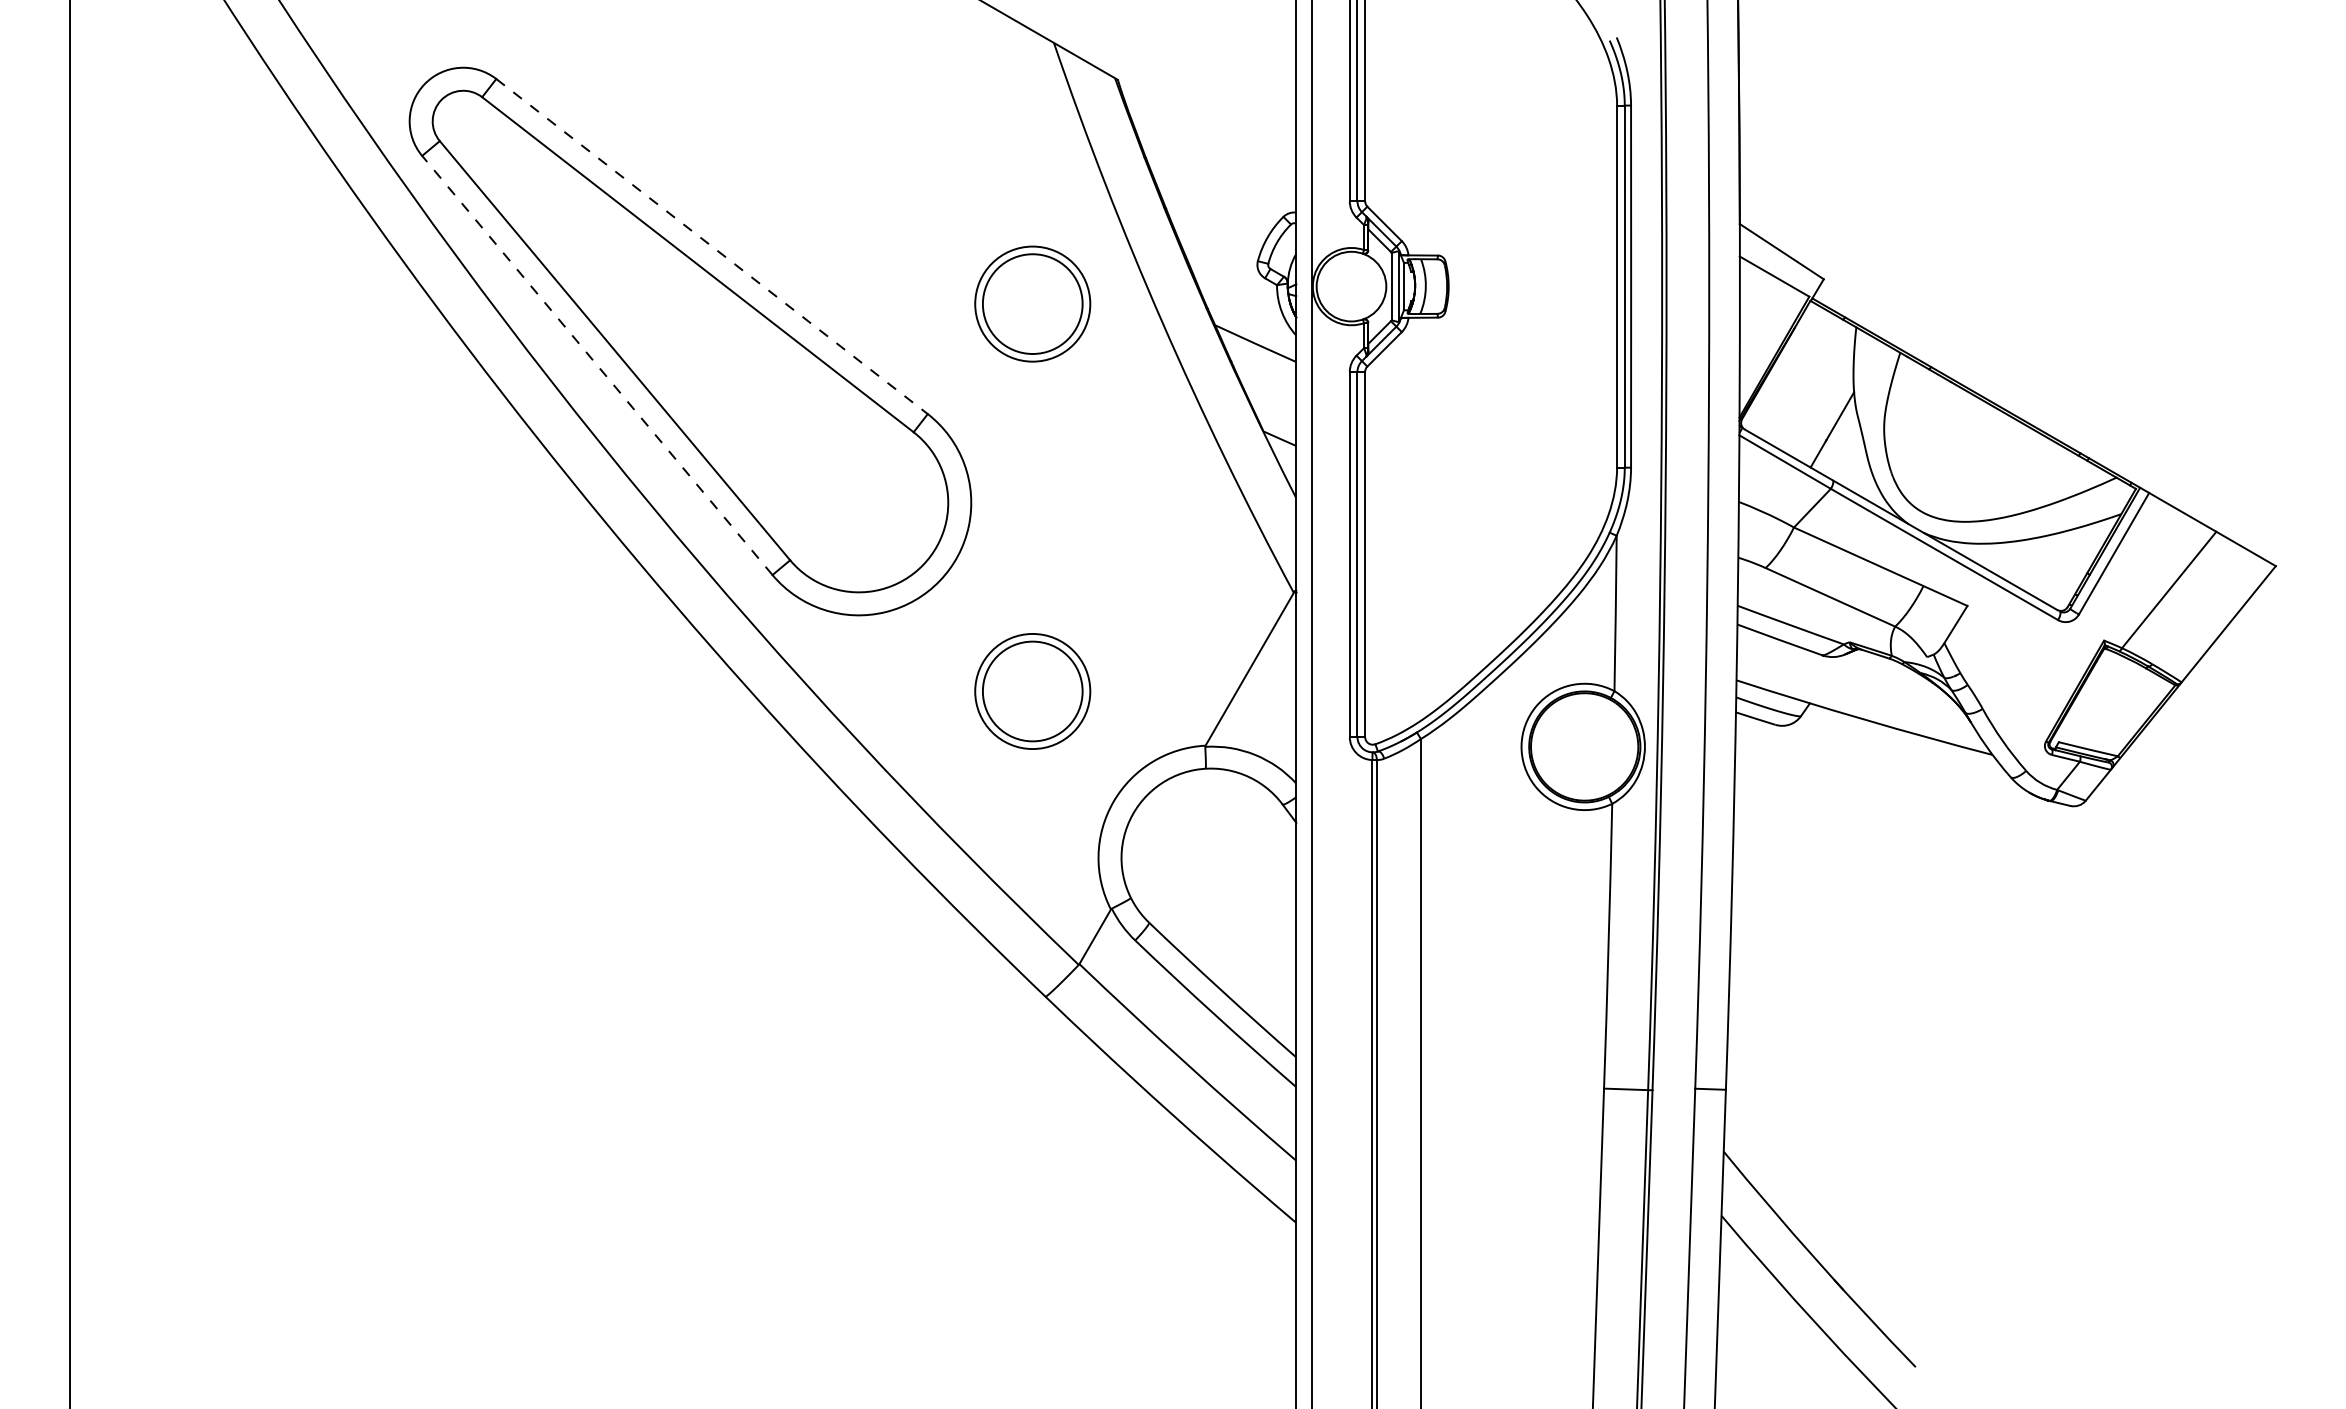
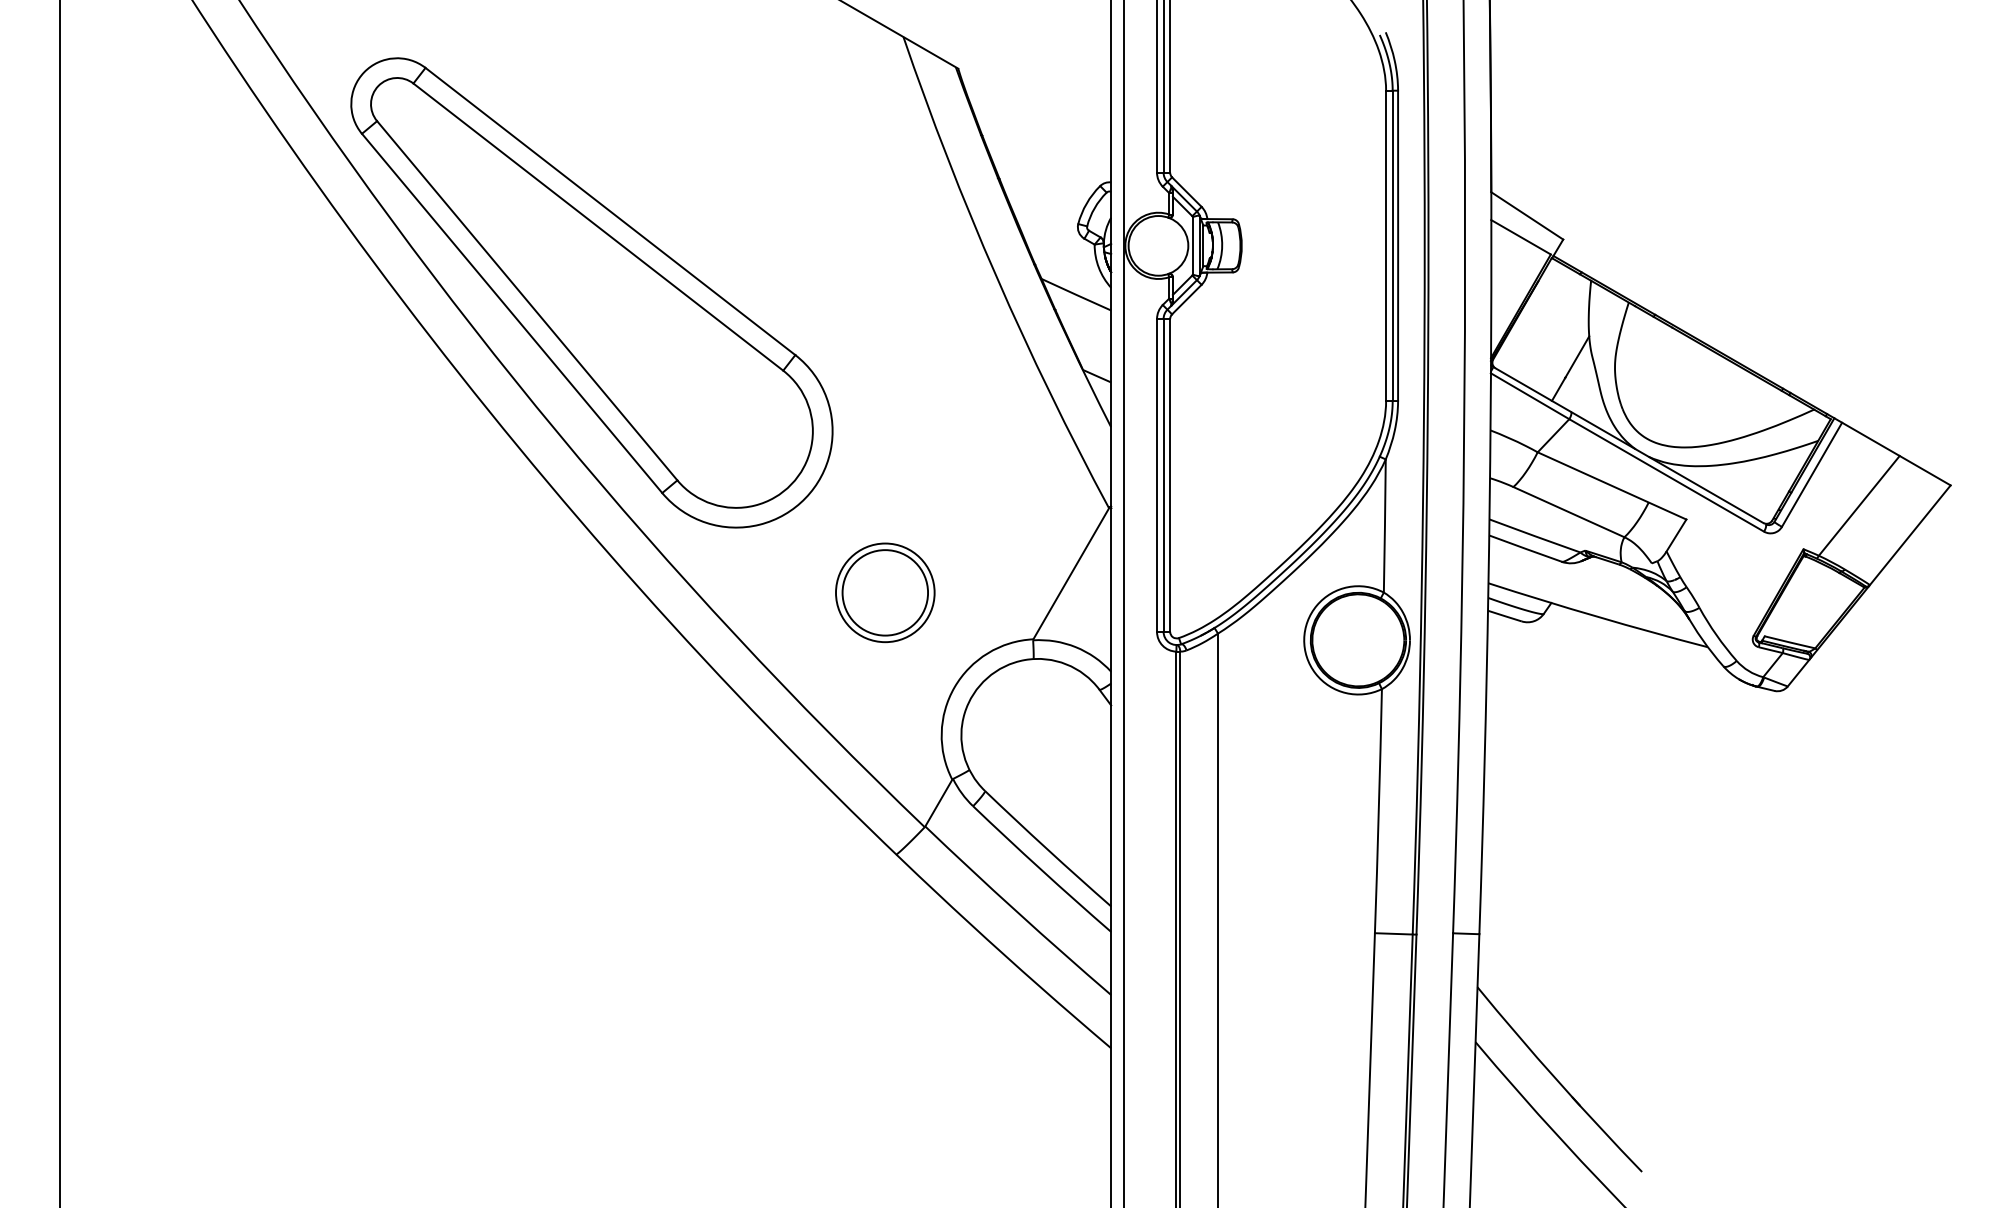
line: (712, 246) -> (610, 211), dashed -> solid
part: (1032, 303) -> (885, 260), removed
line: (596, 365) -> (511, 313), dashed -> solid

